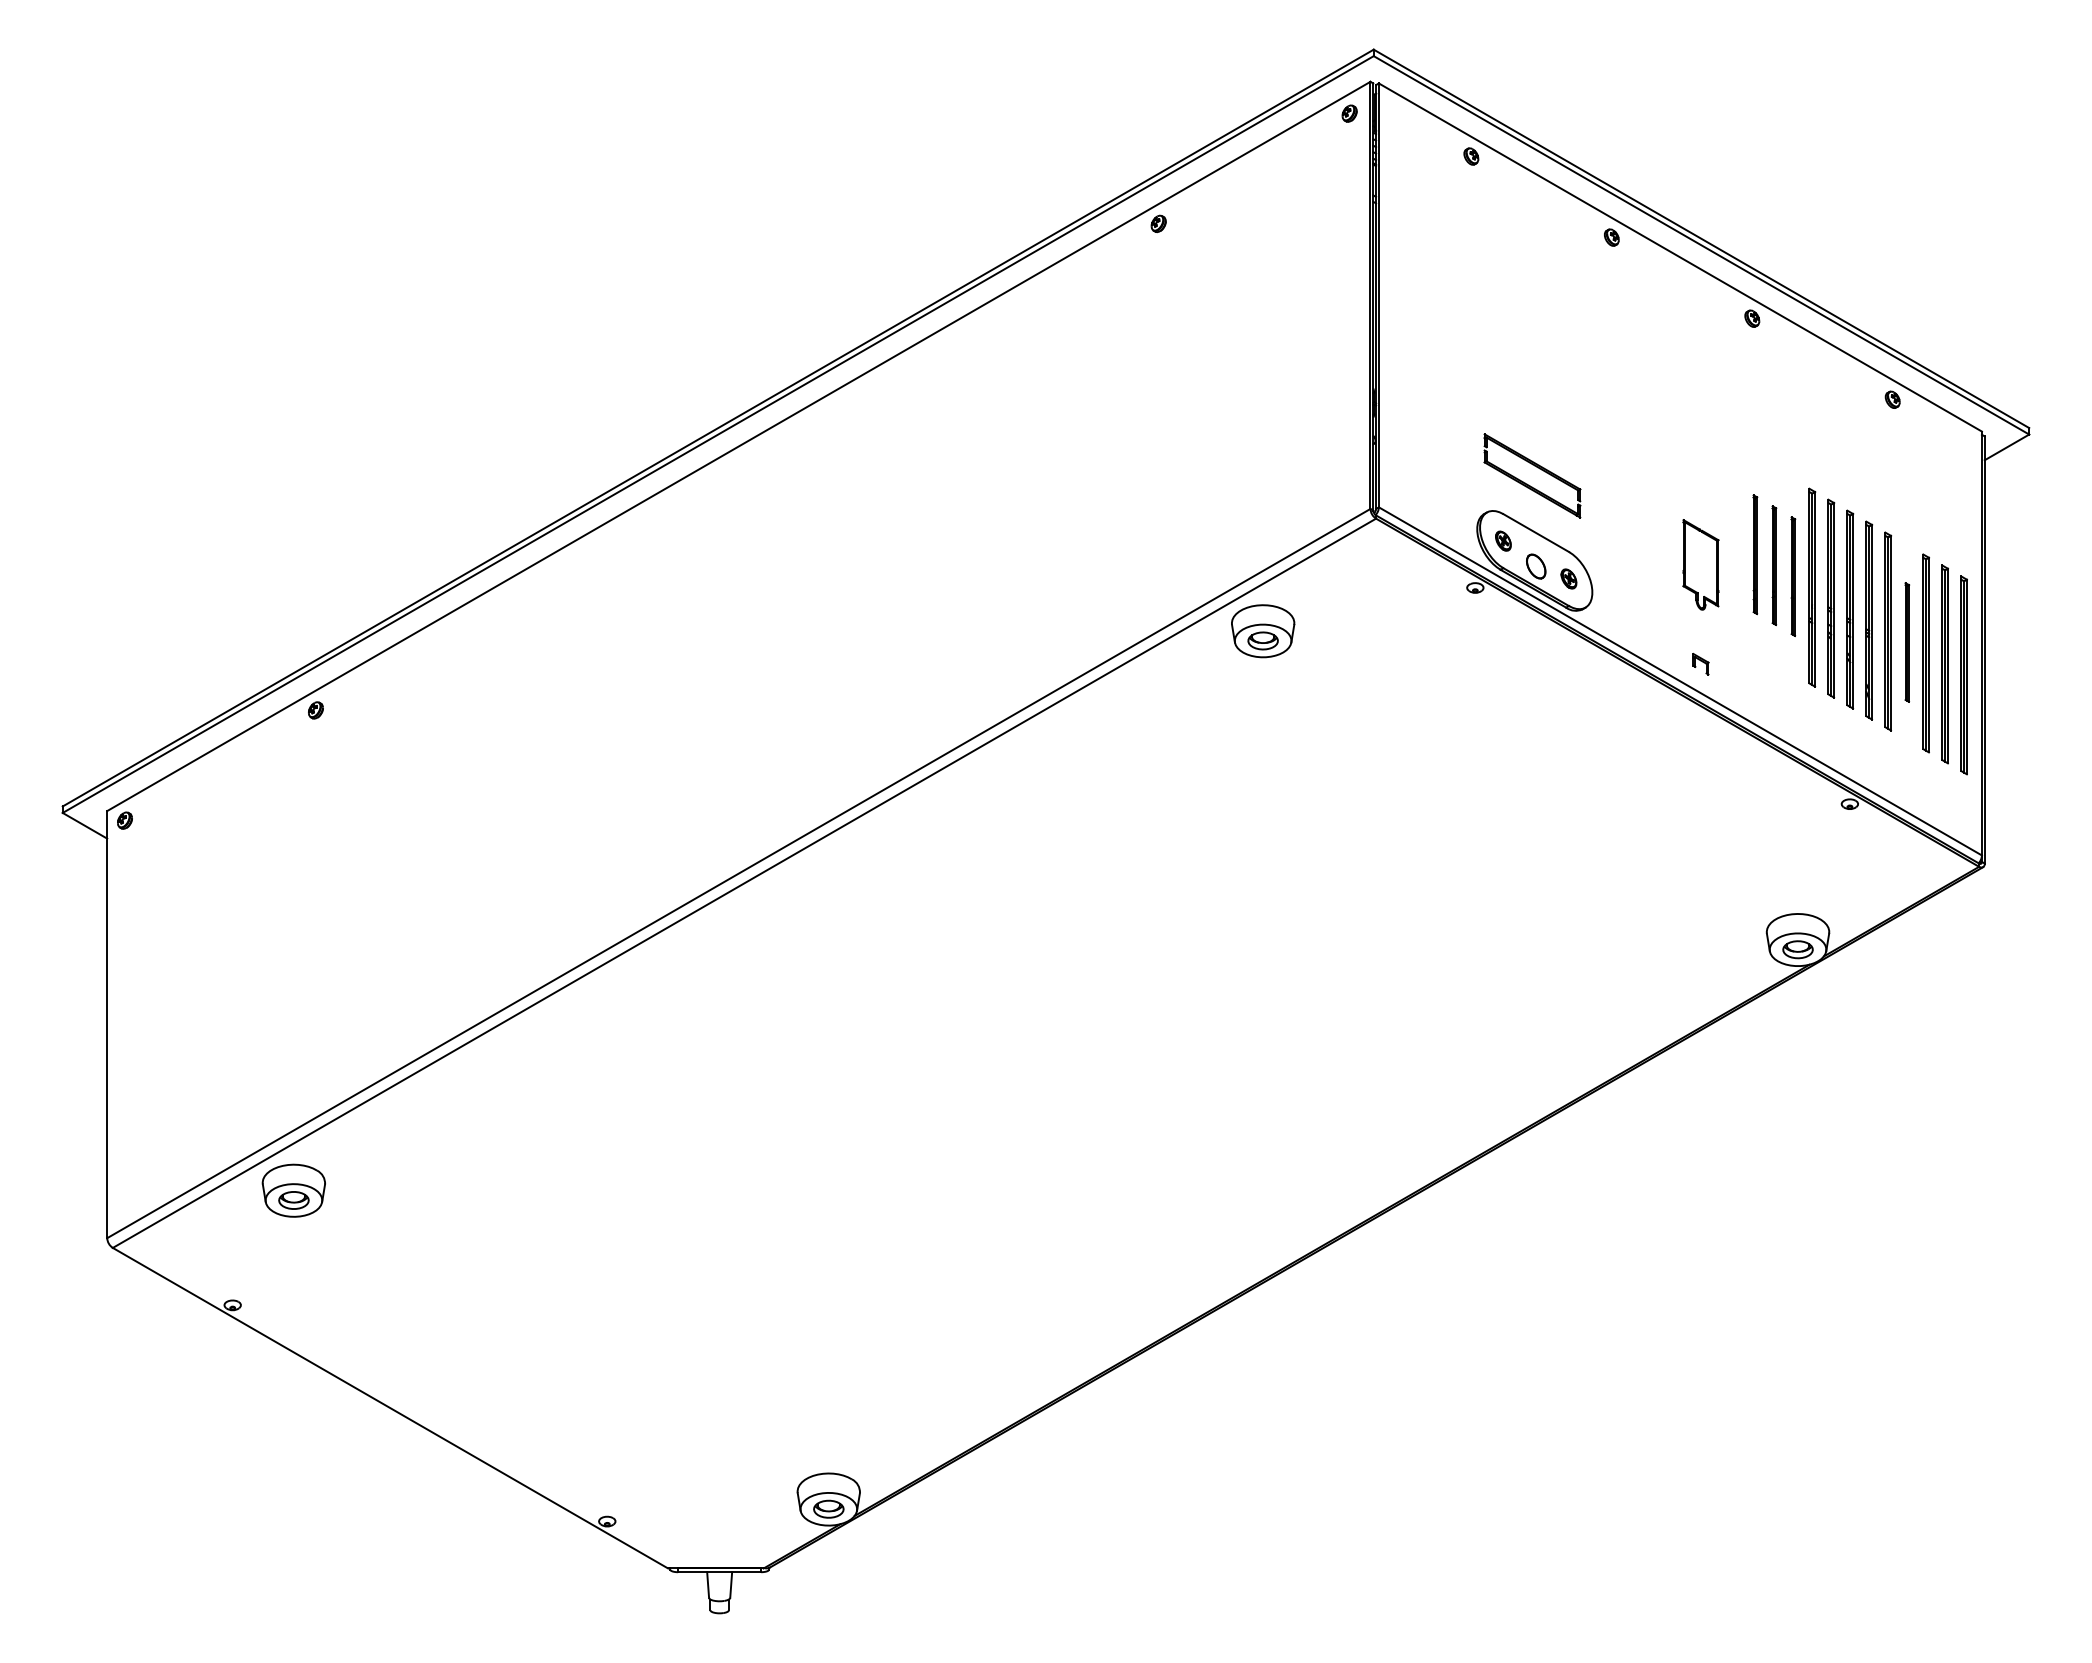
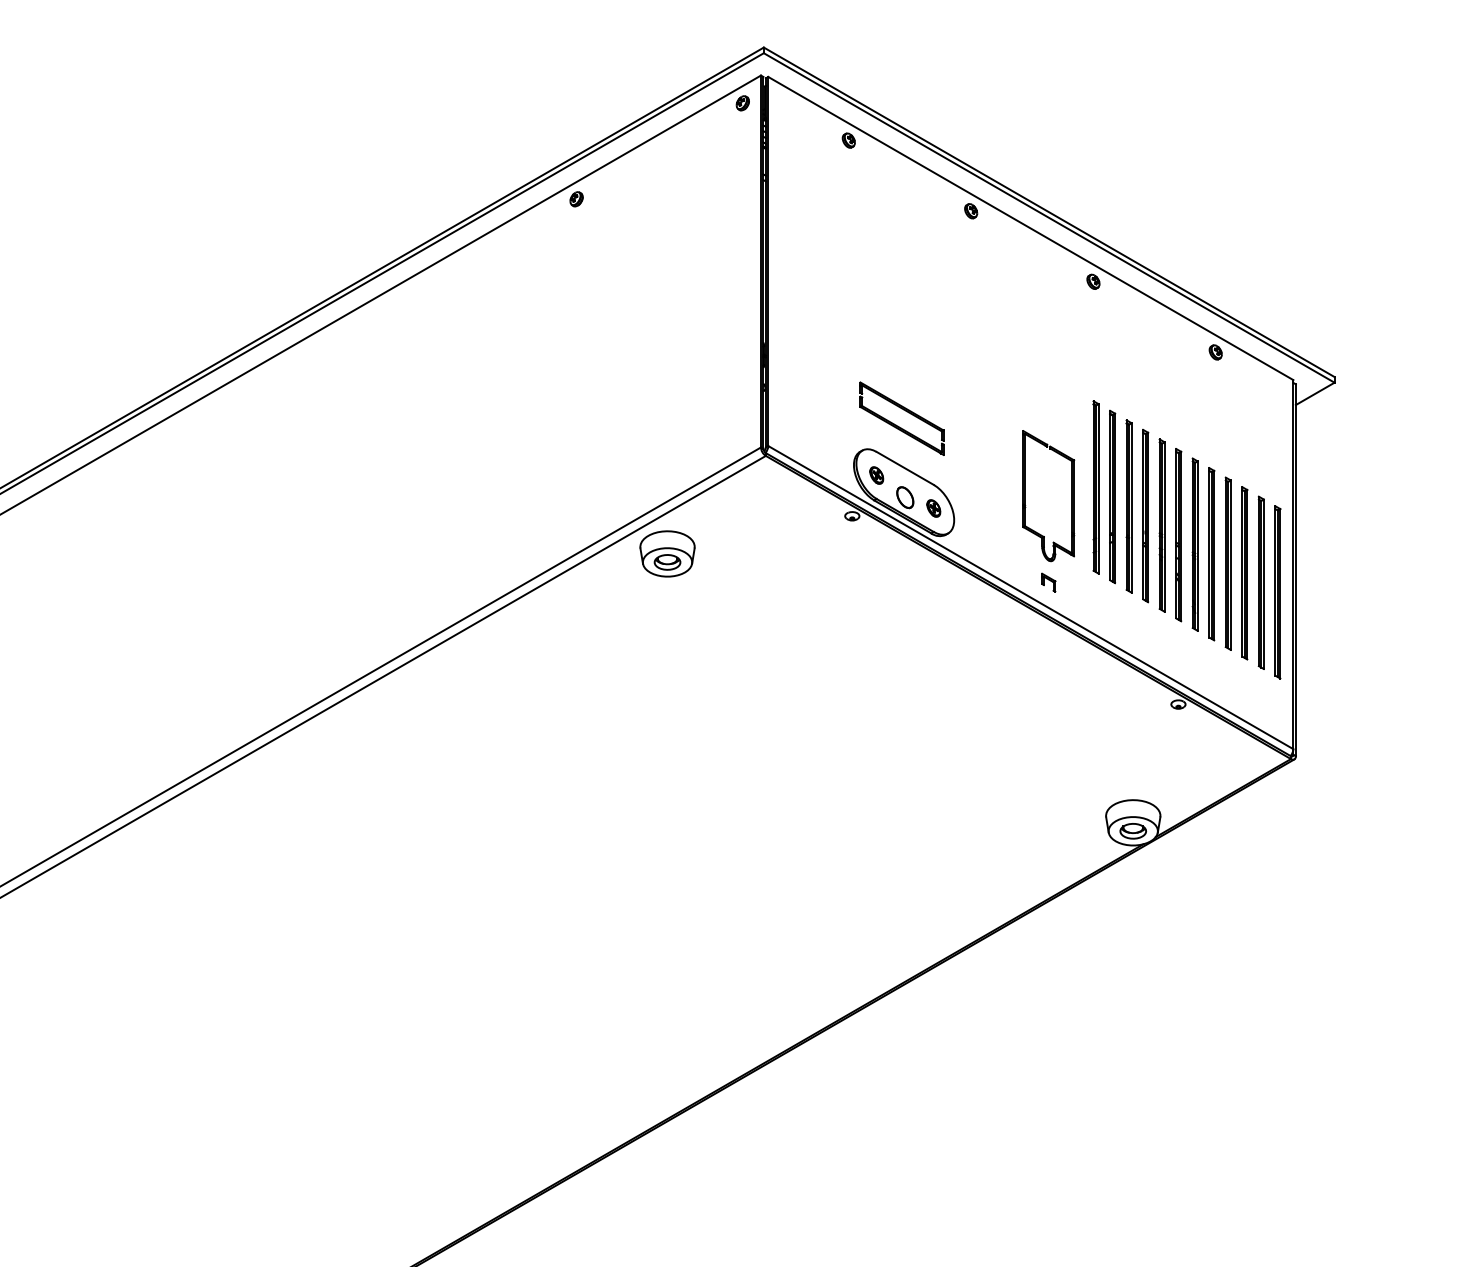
part: (1755, 554) -> (1096, 487), size x1.67
part: (1700, 564) -> (1048, 495), size x1.67
part: (1774, 565) -> (1112, 496), size x1.67
part: (1793, 576) -> (1129, 506), size x1.67
part: (1907, 642) -> (1228, 563), size x1.67

